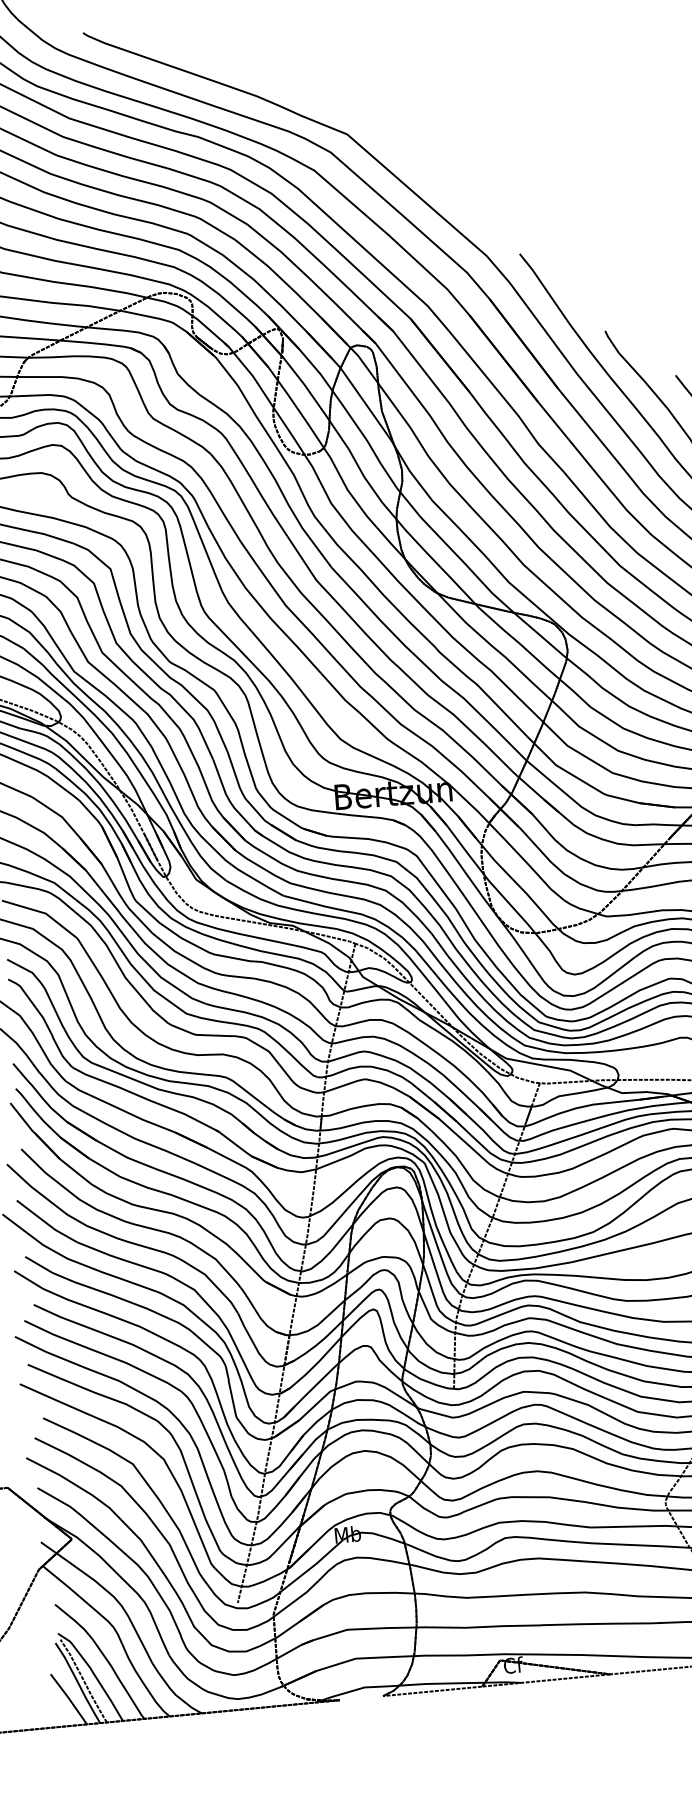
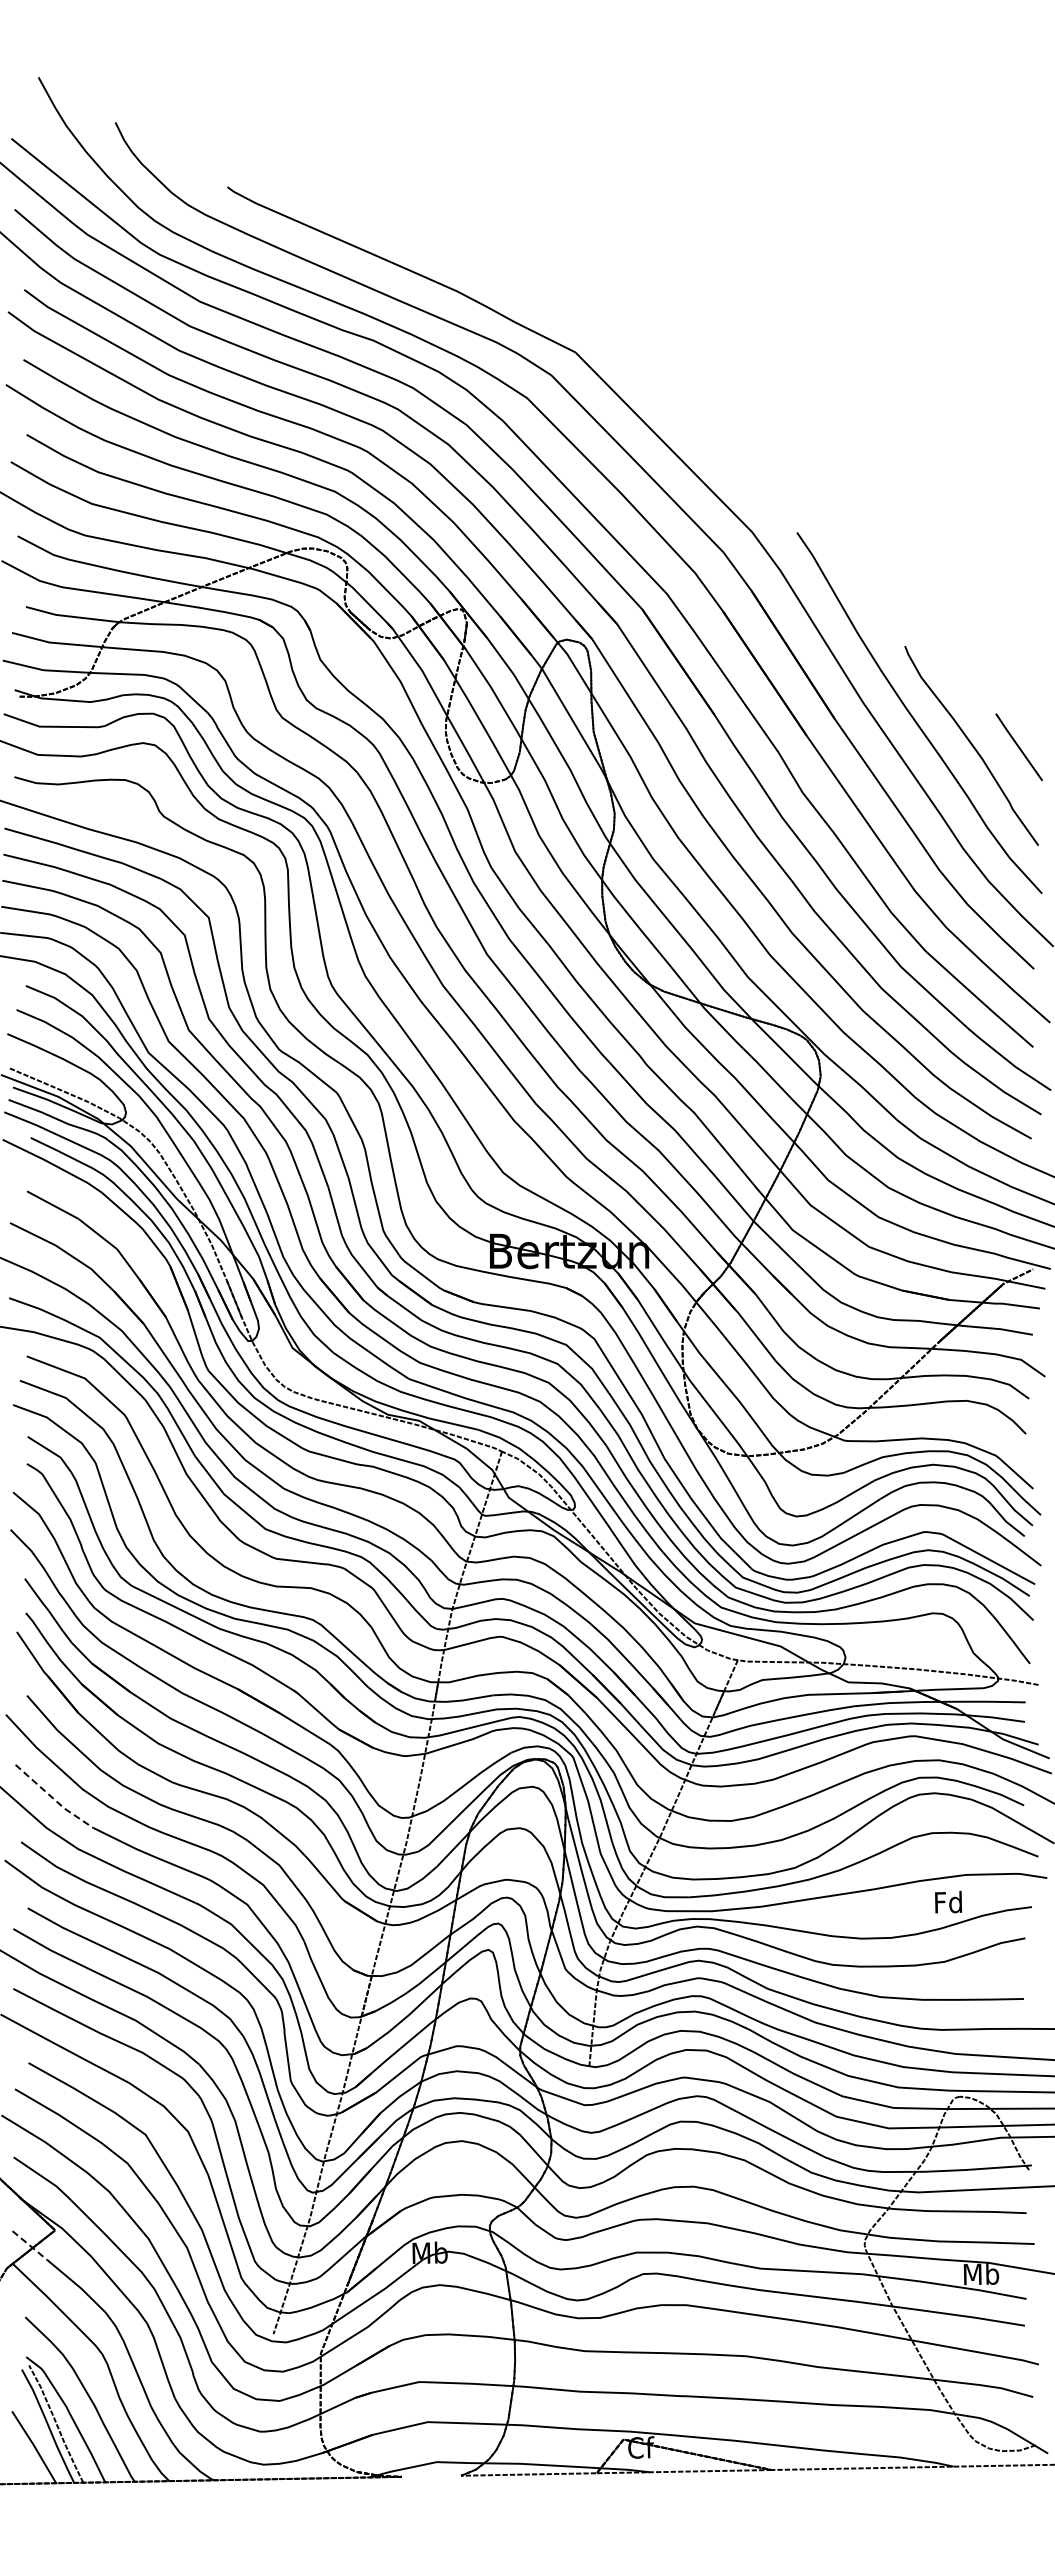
line: (46, 1223) -> (53, 1798), solid -> dashed
line: (54, 1551) -> (29, 2245), solid -> dashed

